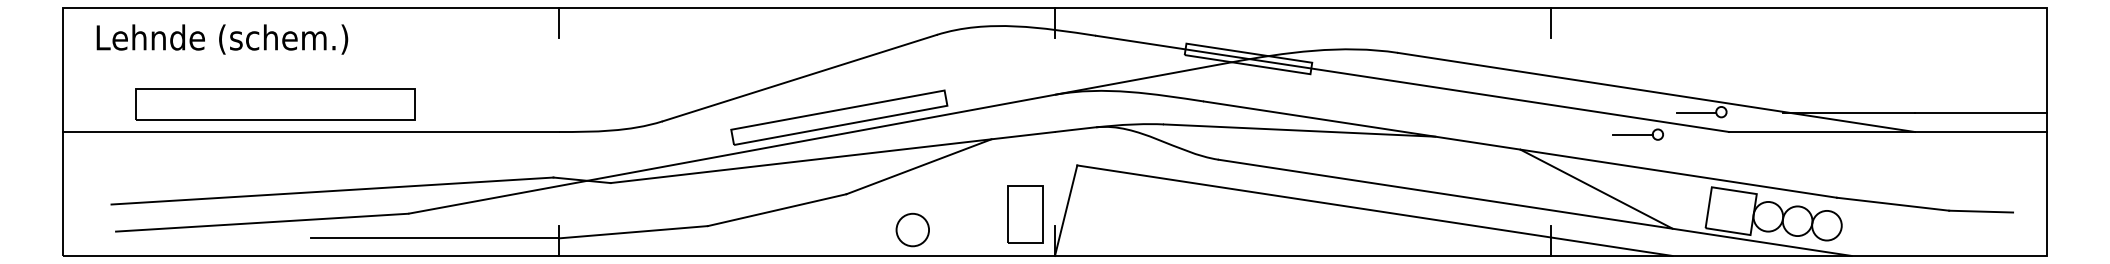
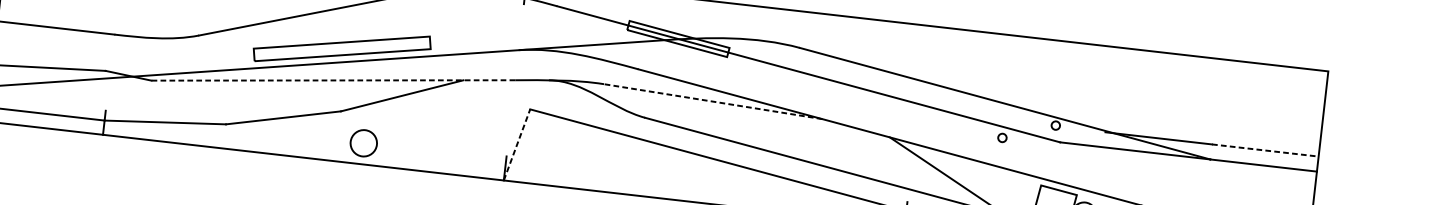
line: (1550, 22) -> (925, 37), removed
line: (1696, 112) -> (1035, 123), removed
line: (1980, 113) -> (1265, 150), solid -> dashed
line: (1299, 130) -> (713, 101), solid -> dashed
line: (1632, 135) -> (981, 136), removed
line: (832, 157) -> (333, 80), solid -> dashed
line: (1066, 210) -> (517, 144), solid -> dashed
part: (1025, 214) -> (483, 144), removed
circle: (912, 229) -> (363, 142), moved

